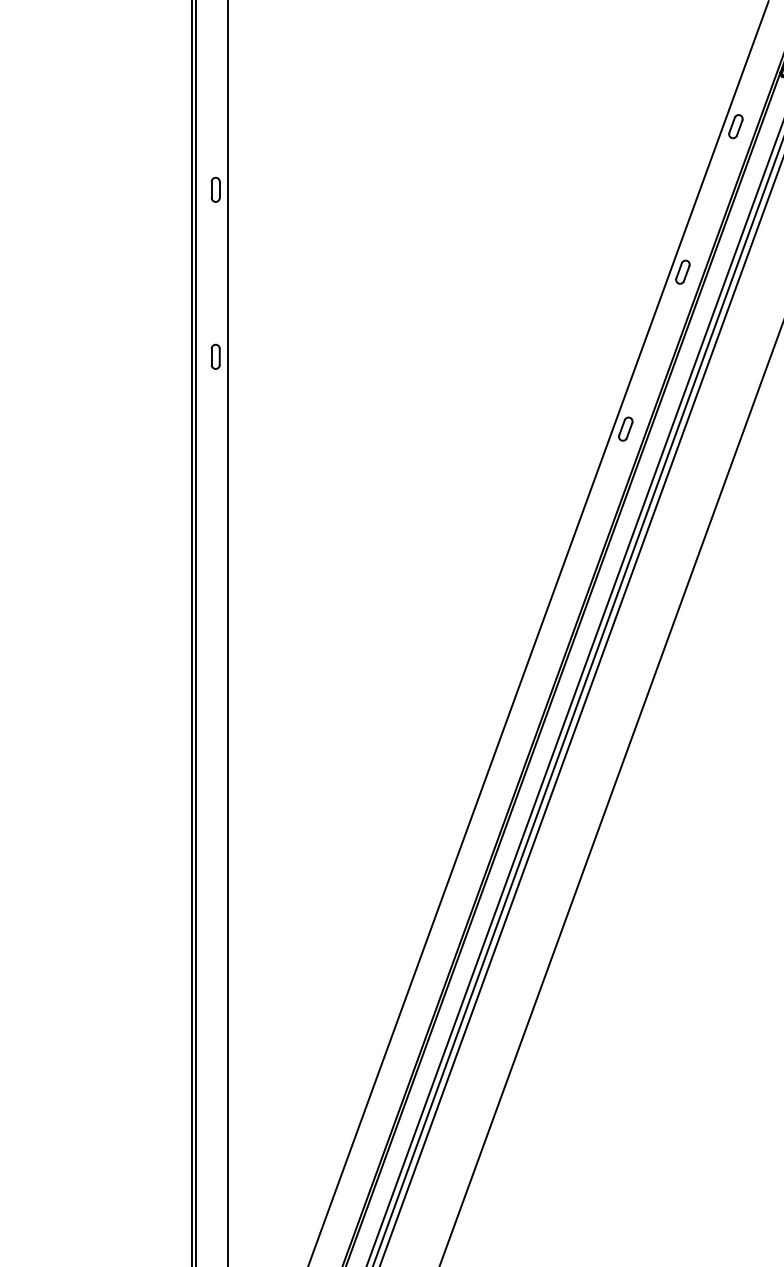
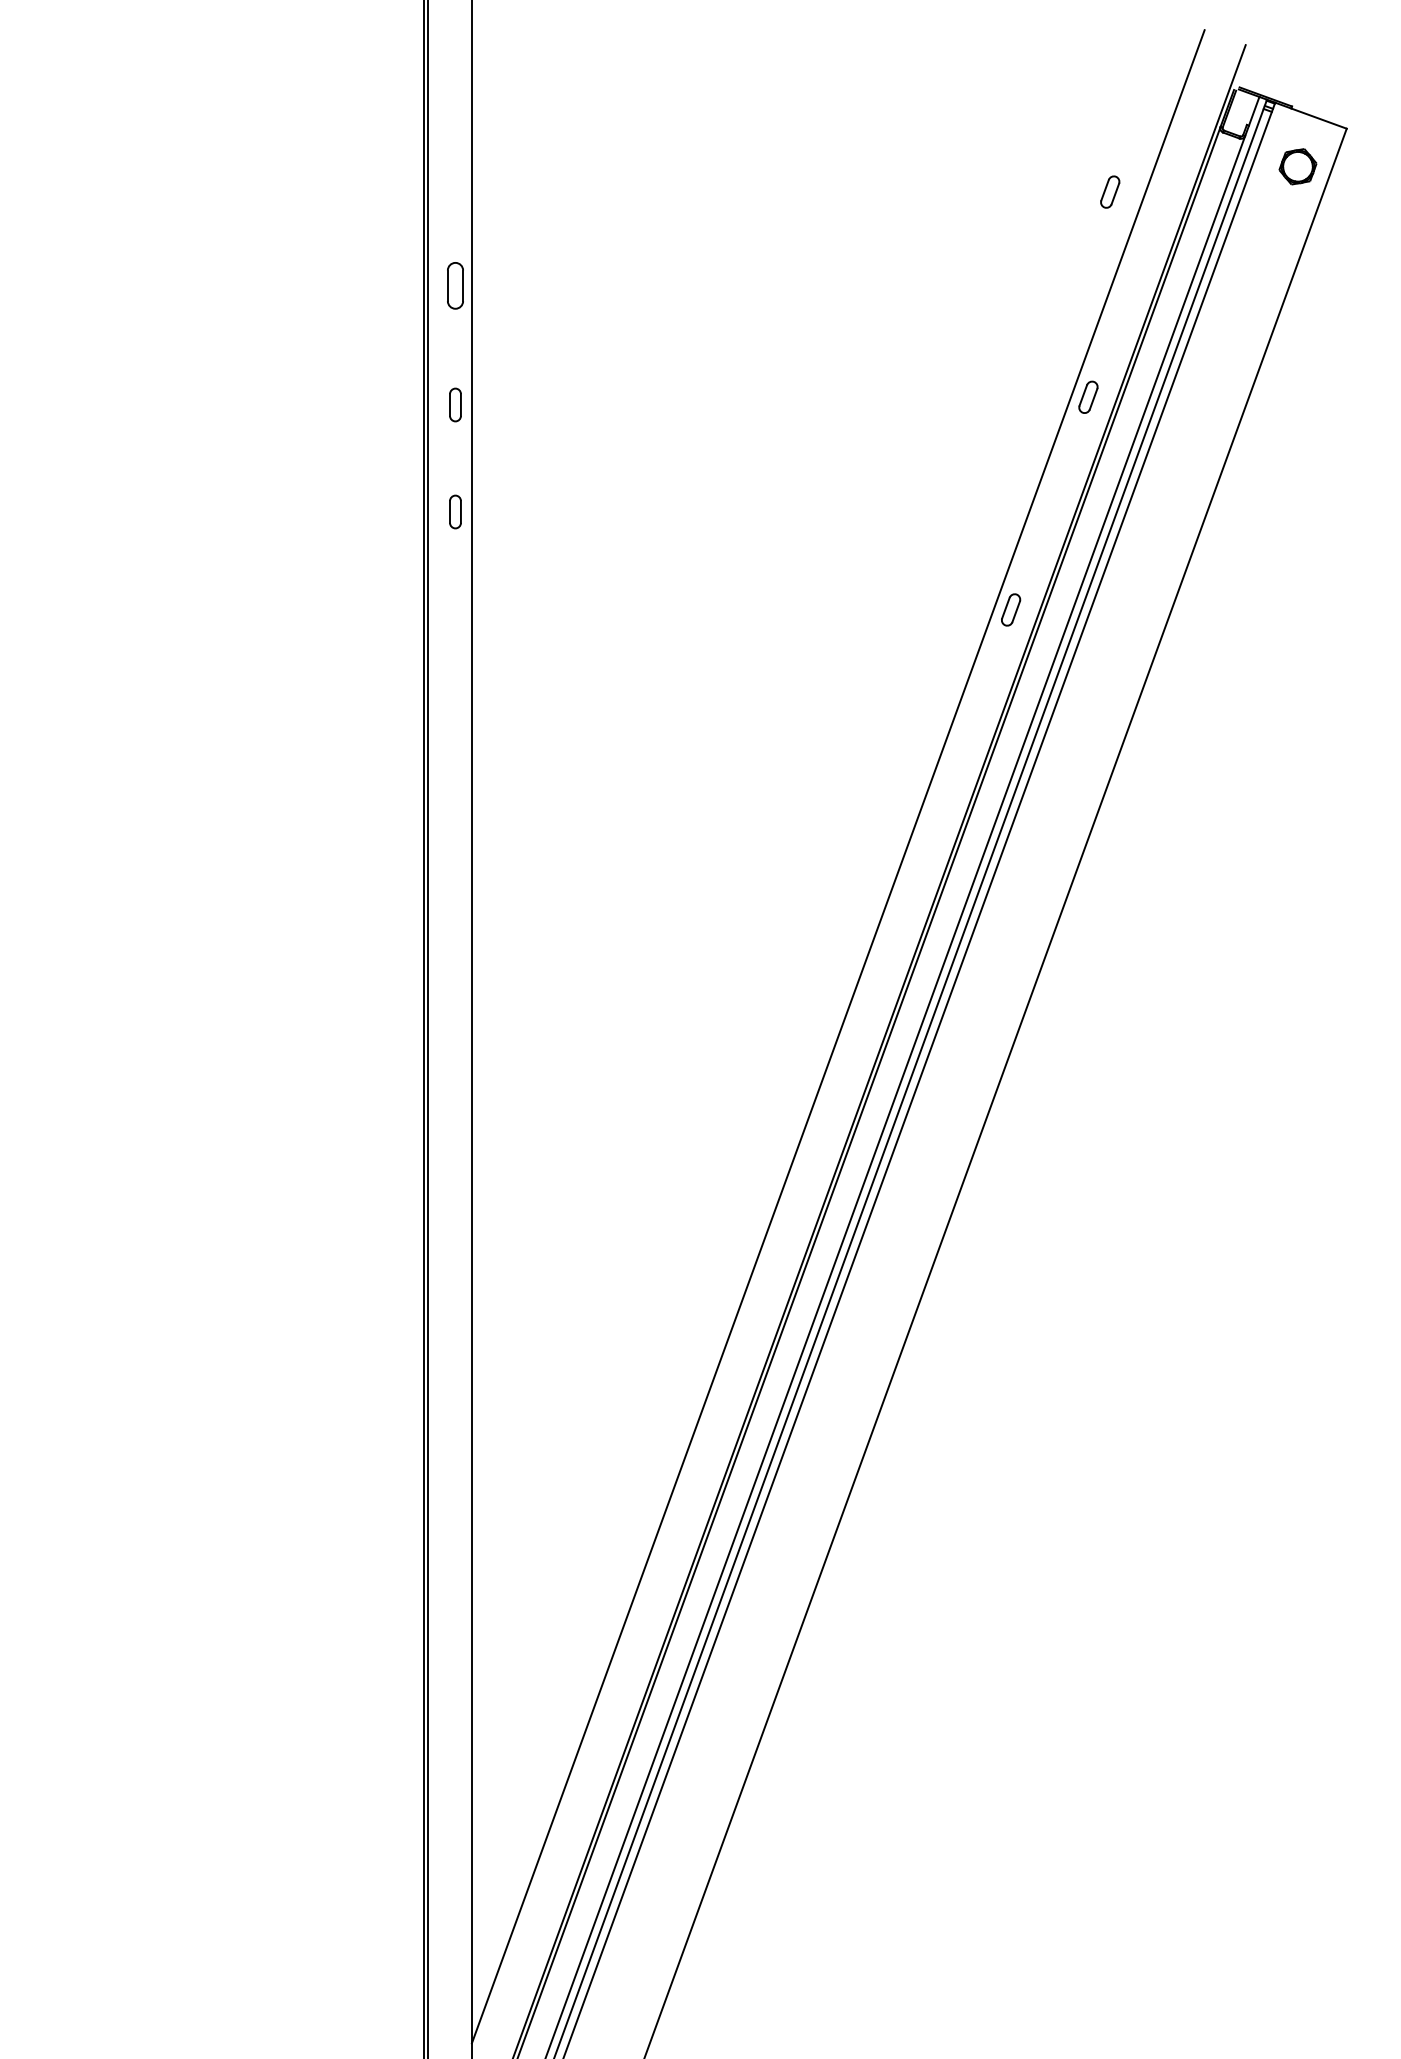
part: (736, 126) -> (1110, 191), moved
part: (215, 189) -> (455, 285), size x1.4
part: (215, 277) -> (455, 404), added

